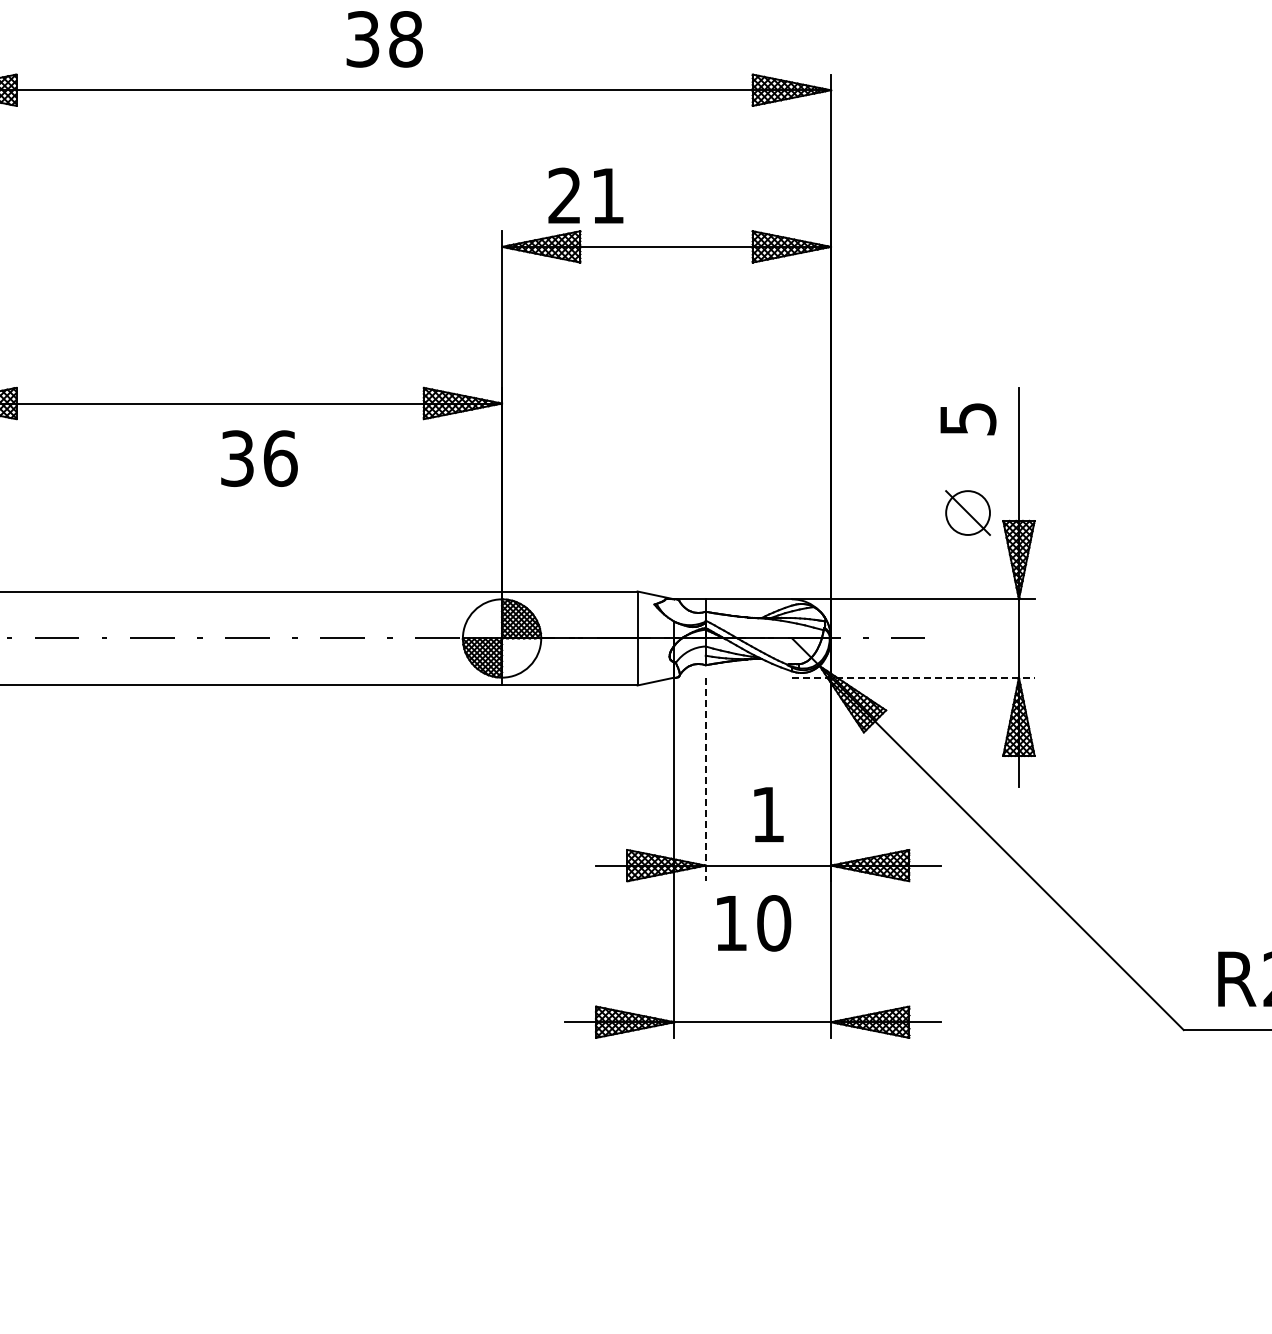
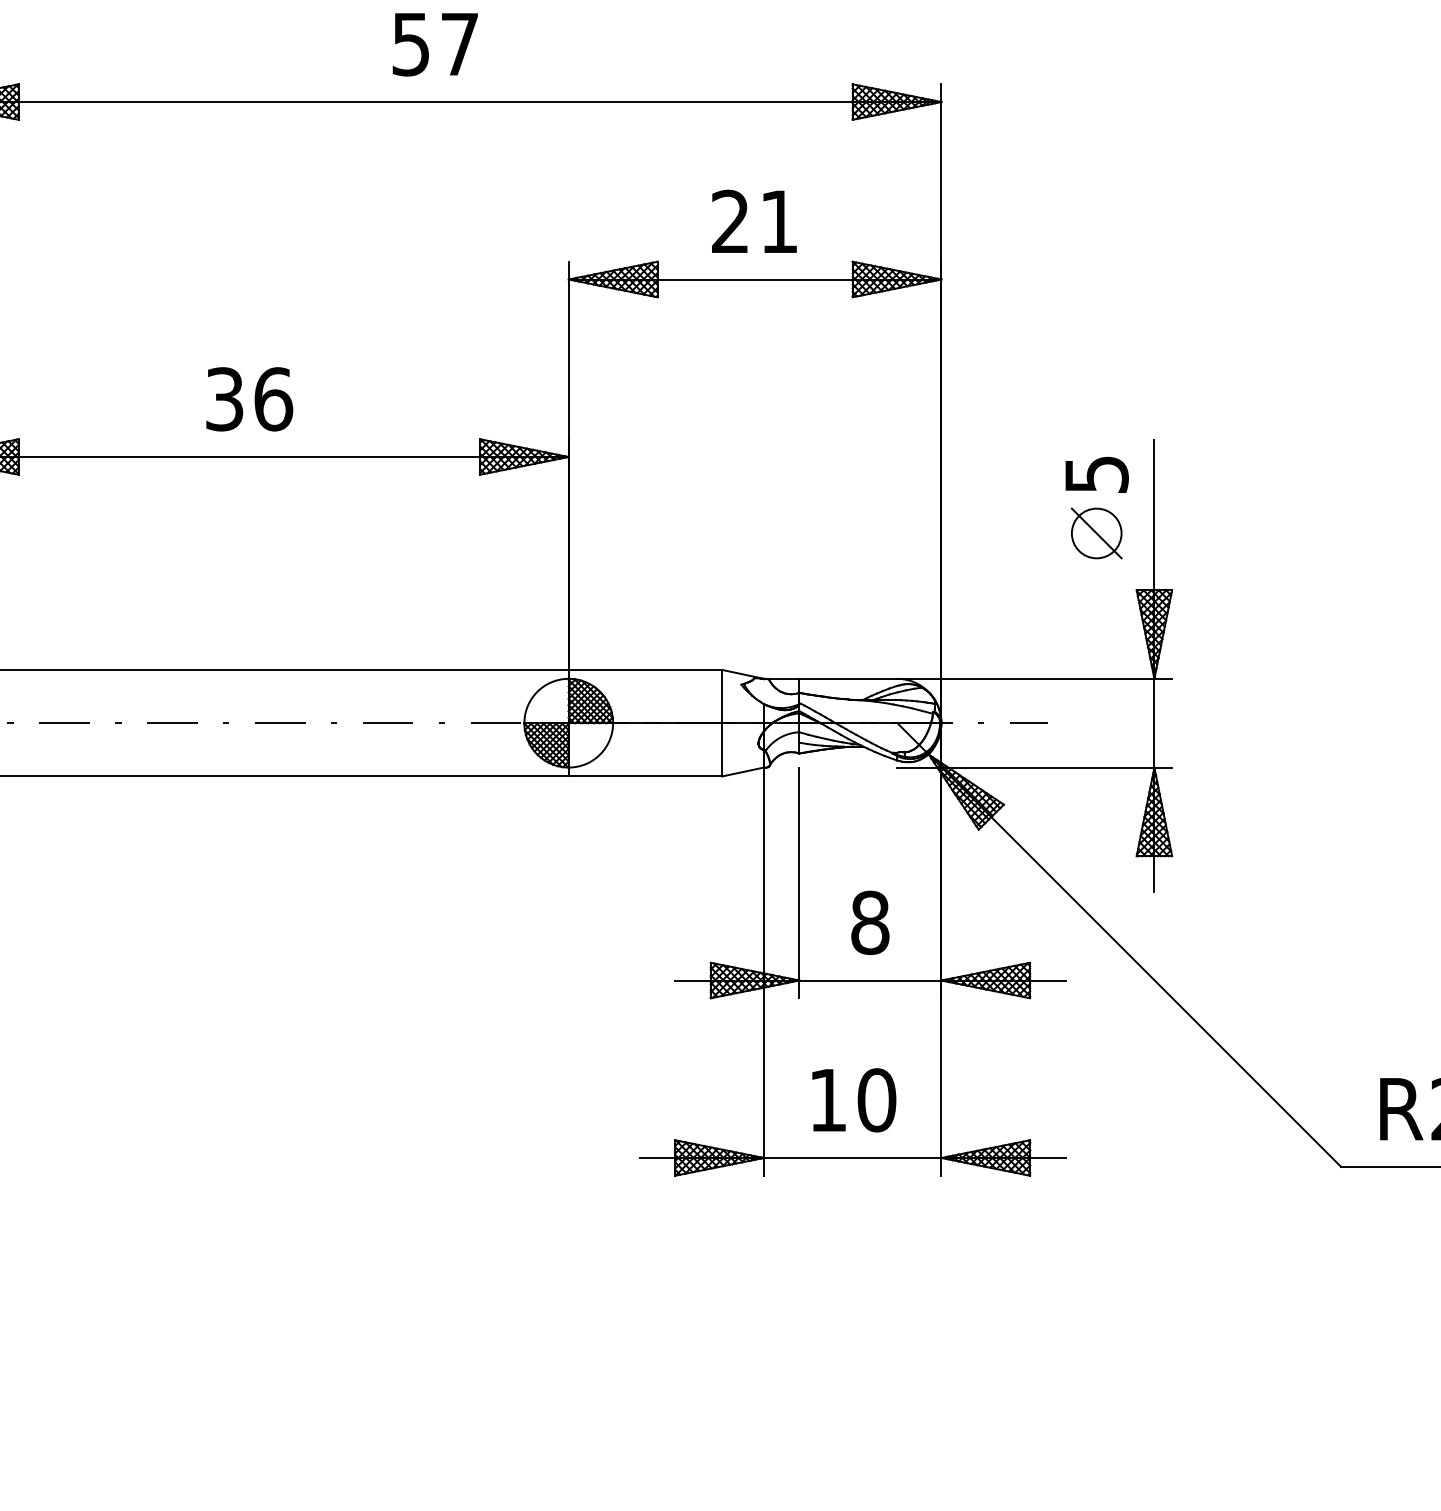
text: (384, 39) -> (435, 44), 38 -> 57
text: (585, 195) -> (753, 221), moved
text: (259, 458) -> (249, 399), moved
part: (967, 512) -> (1096, 532), moved
line: (913, 677) -> (1034, 767), dashed -> solid
line: (705, 779) -> (799, 882), dashed -> solid
text: (768, 814) -> (870, 922), 1 -> 8
text: (754, 923) -> (854, 1100), moved

